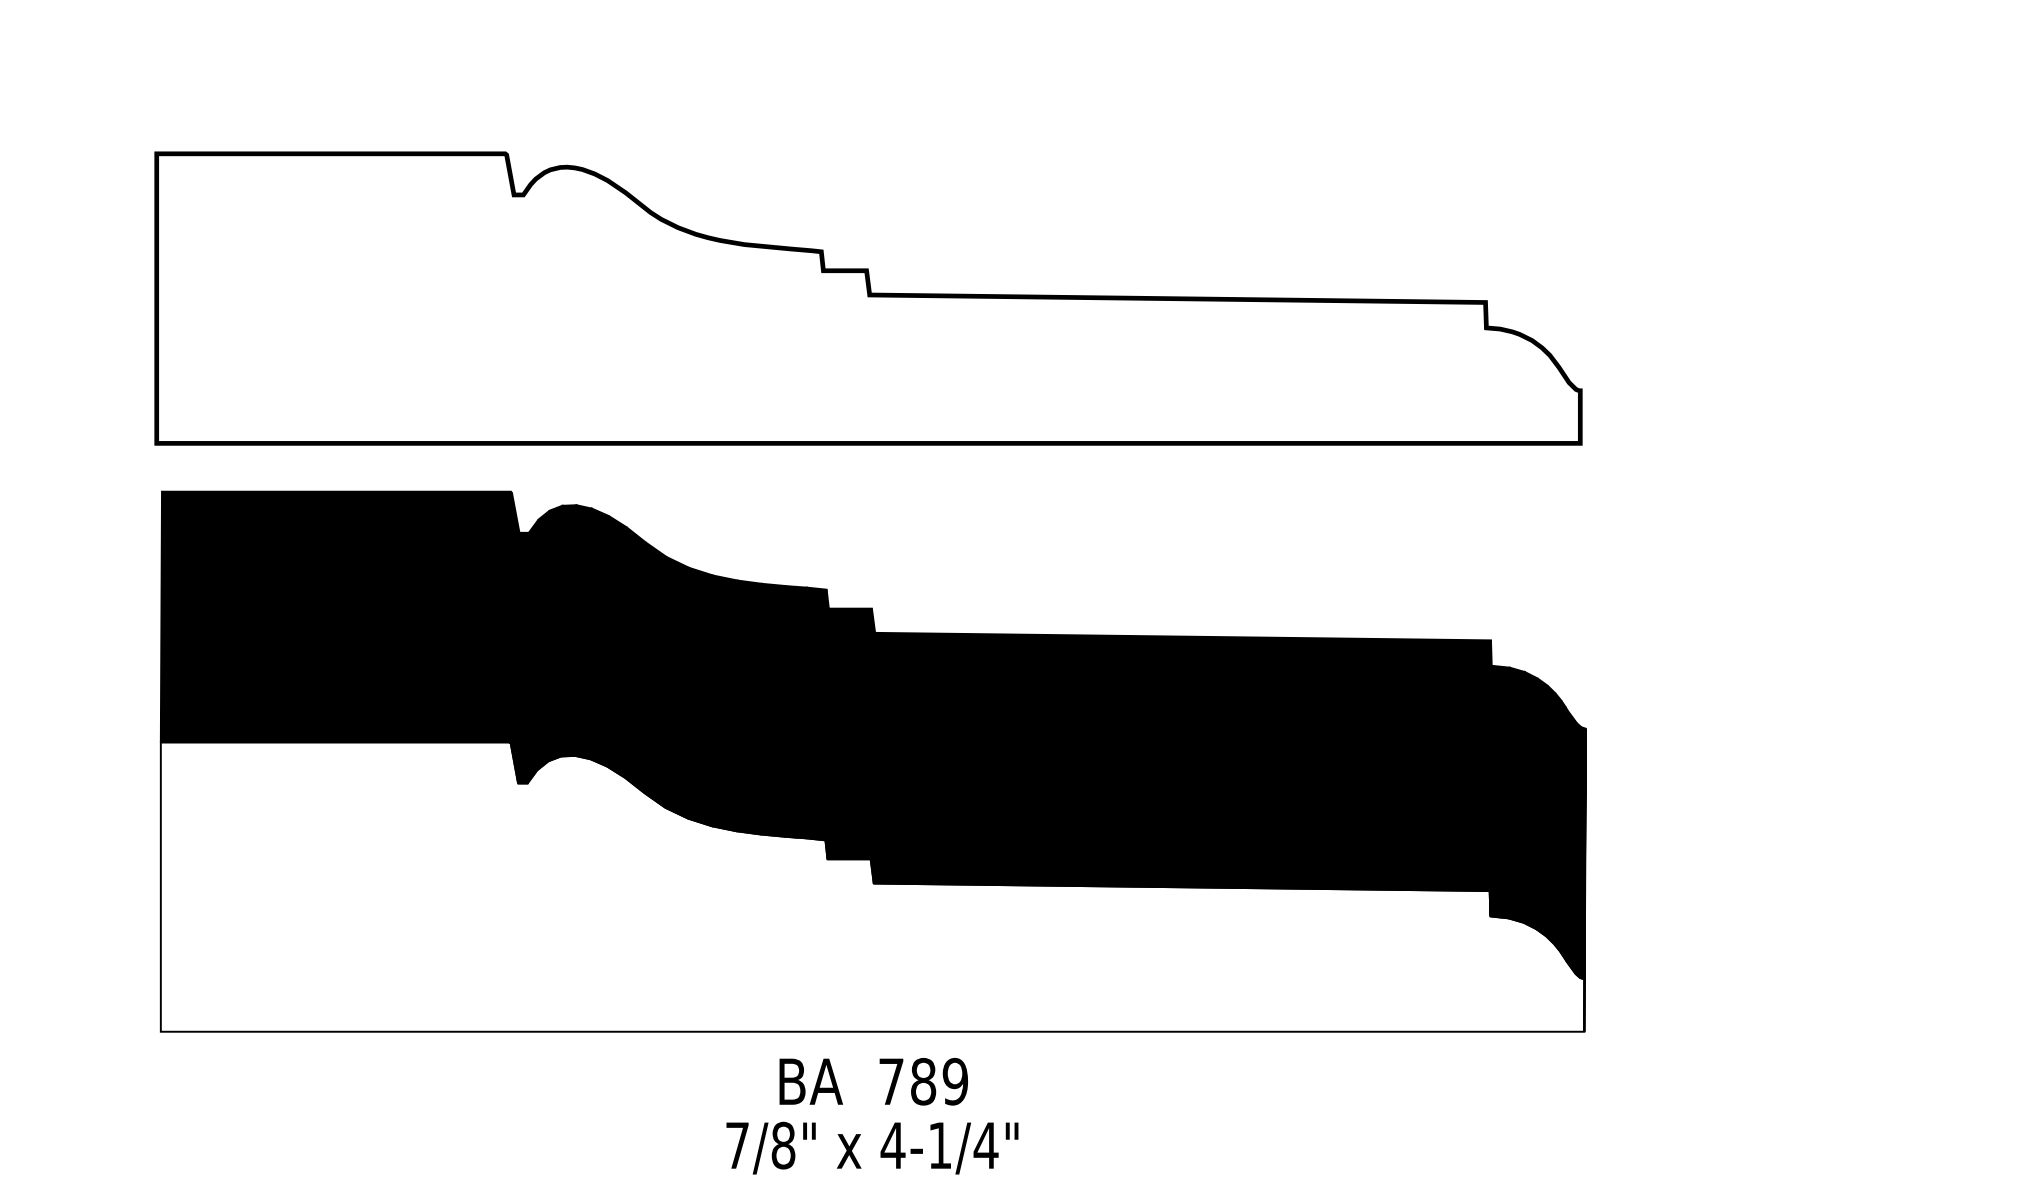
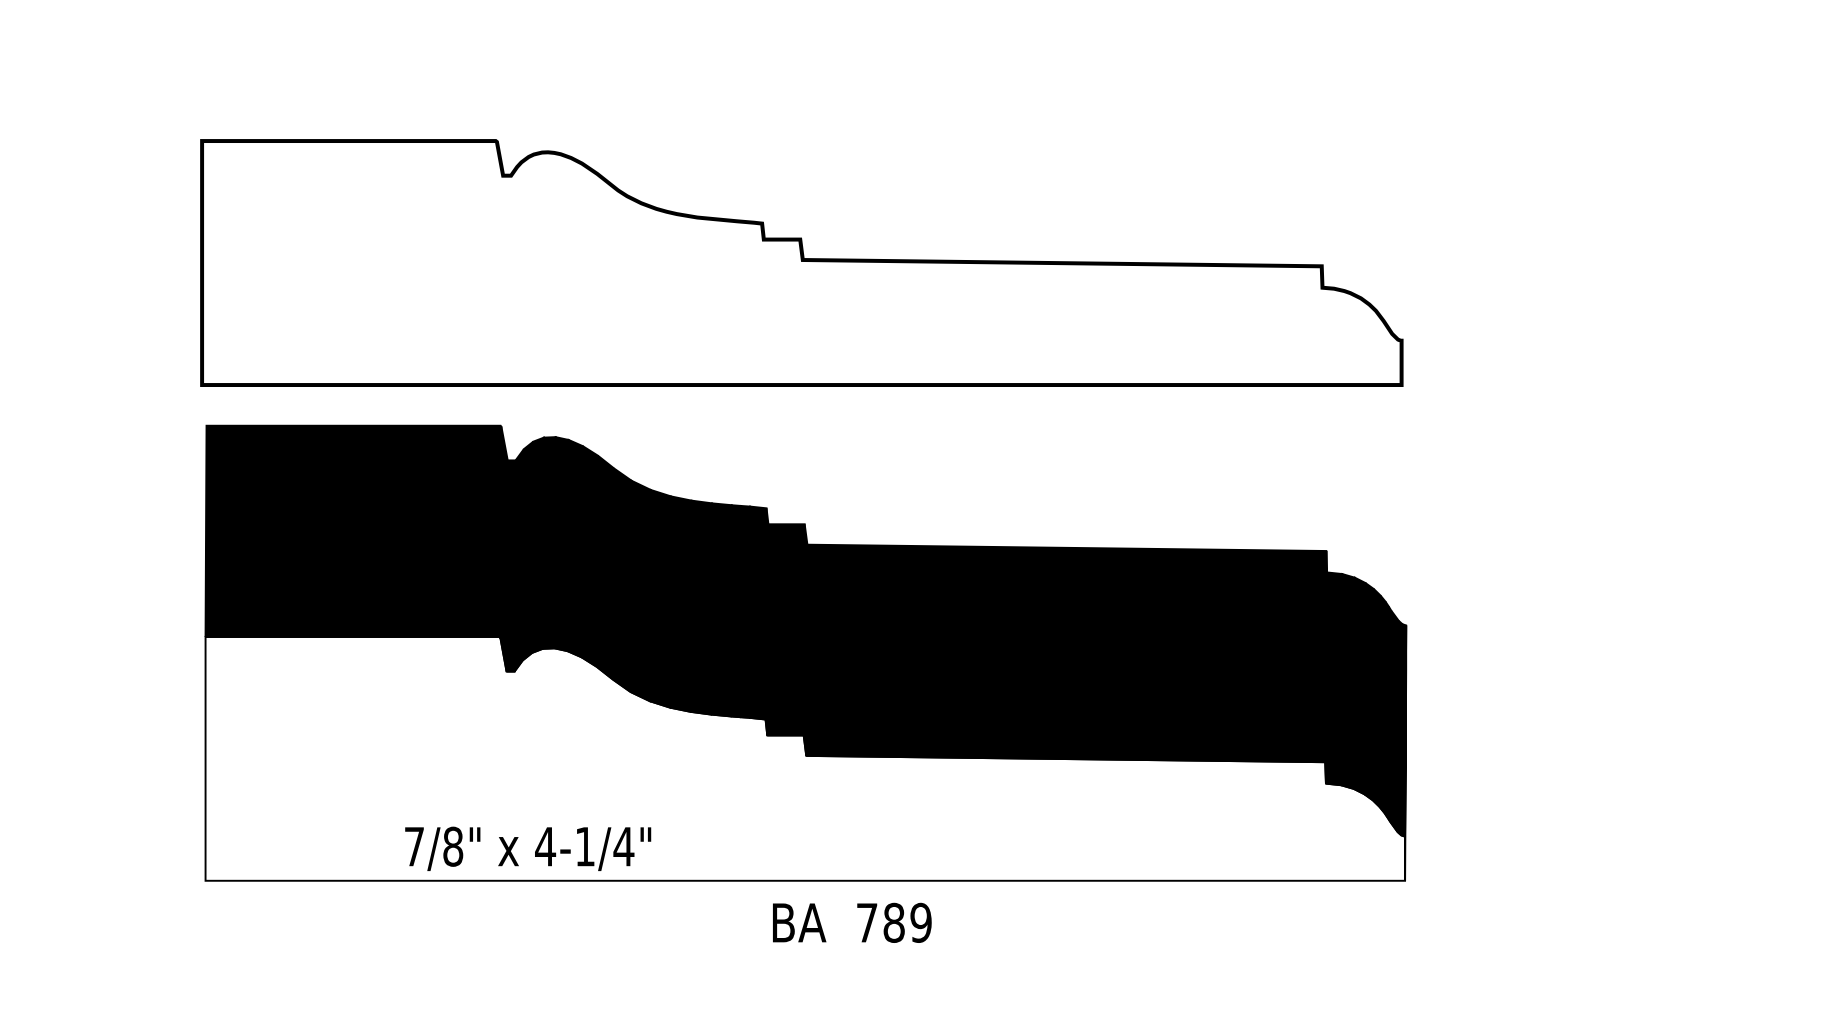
text: (874, 1081) -> (852, 922), moved
text: (872, 1147) -> (528, 848), moved

